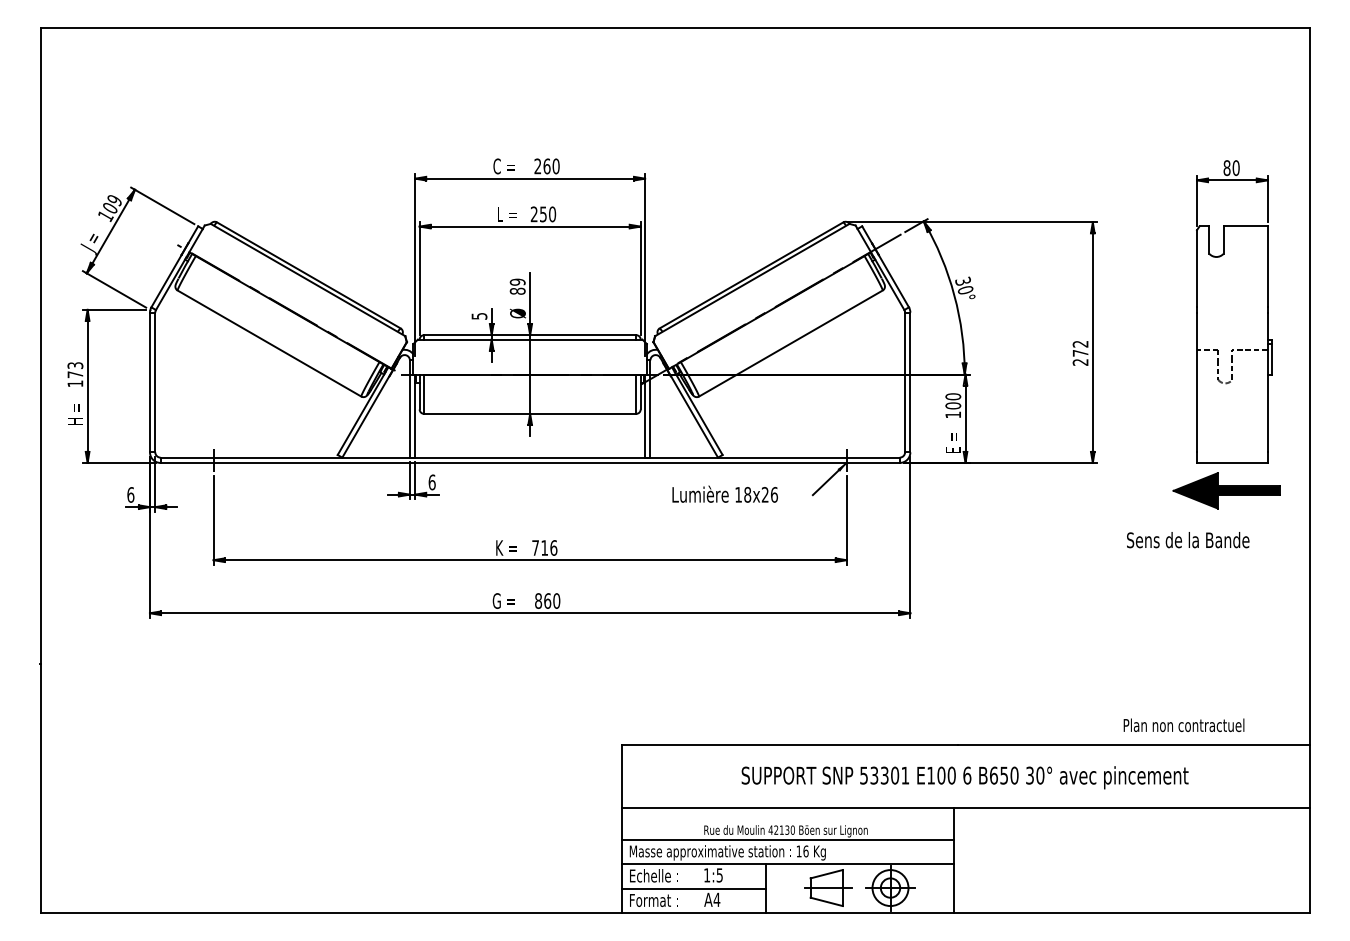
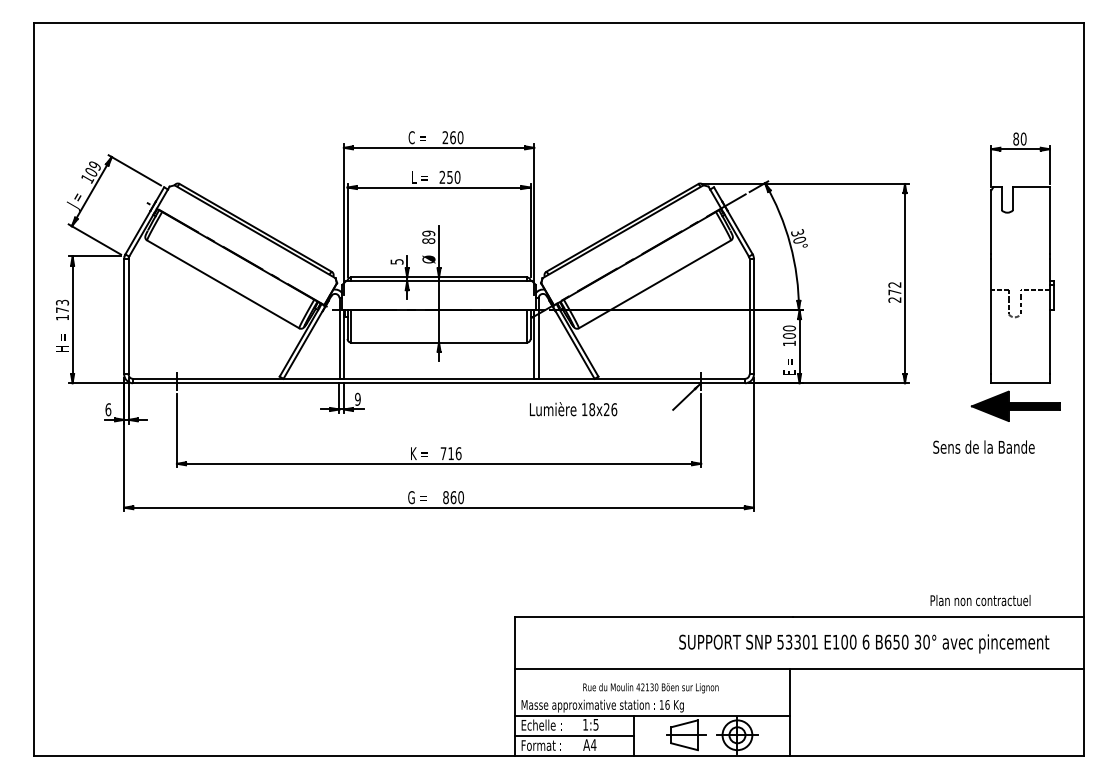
text: (431, 481) -> (357, 398), 6 -> 9
text: (725, 494) -> (573, 409), moved
text: (965, 777) -> (864, 643), moved
line: (787, 840) -> (652, 695), removed

